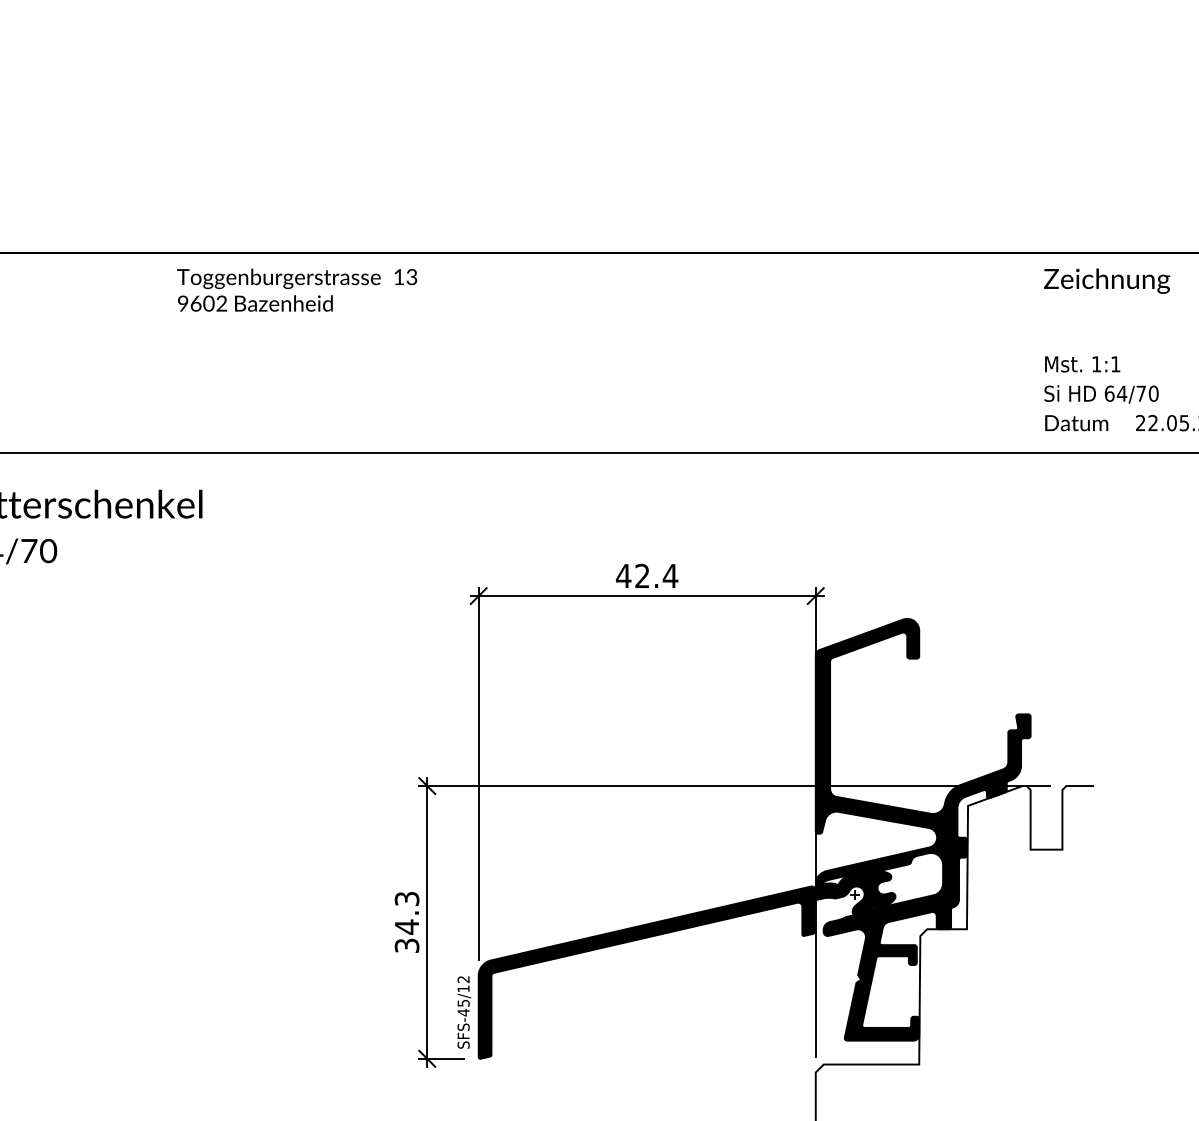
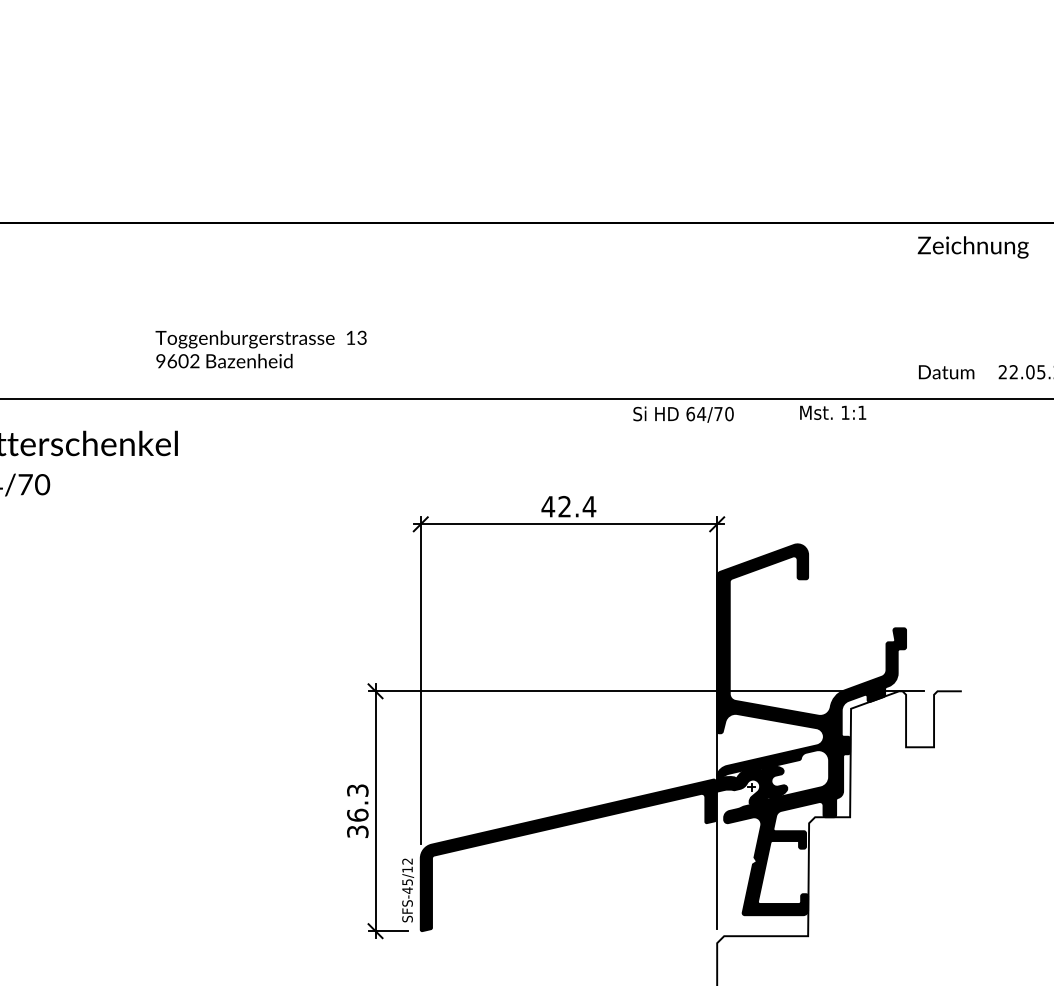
text: (297, 289) -> (261, 348), moved
text: (1082, 364) -> (832, 412), moved
text: (1101, 394) -> (683, 414), moved
text: (406, 926) -> (357, 814), 34.3 -> 36.3

